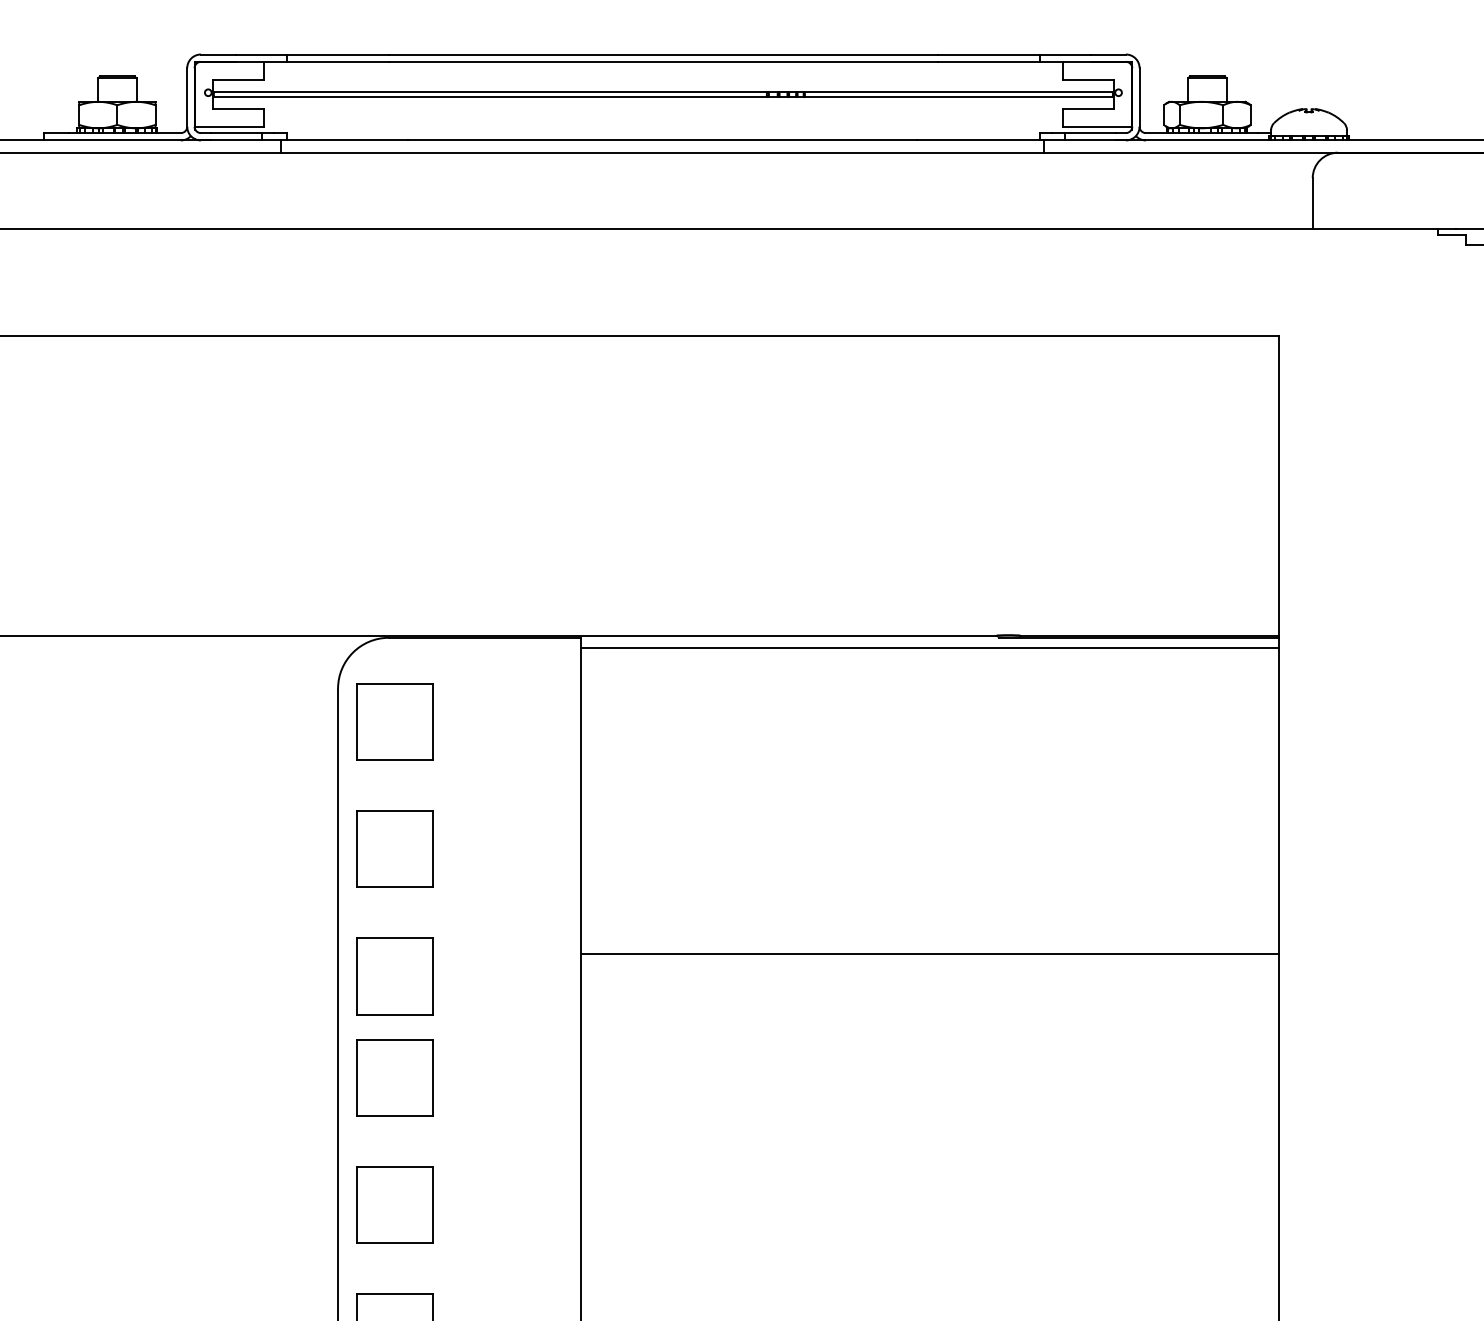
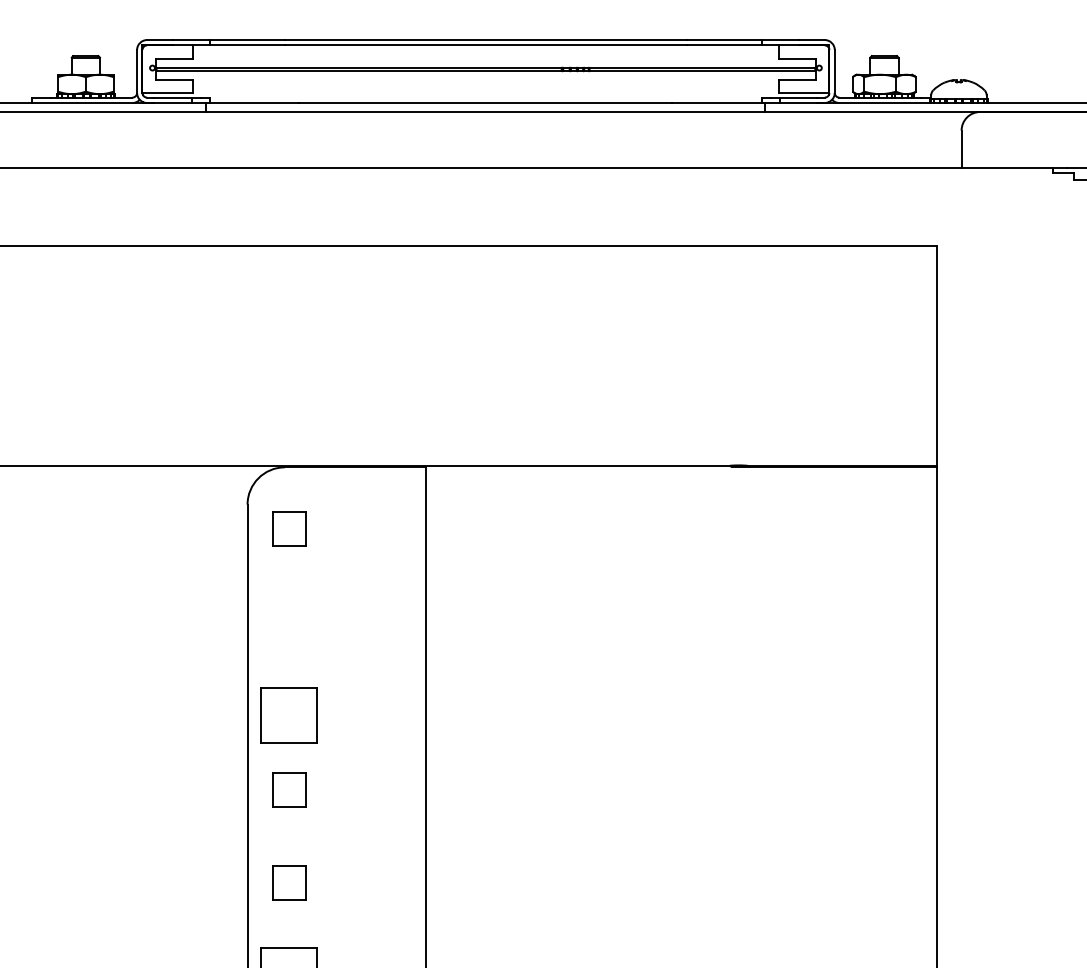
line: (929, 648) -> (680, 475), removed
part: (394, 721) -> (288, 528), size x0.6
part: (394, 848) -> (288, 621), removed
line: (929, 953) -> (680, 698), removed
part: (394, 1077) -> (288, 789), size x0.6
part: (394, 1204) -> (288, 882), size x0.6

